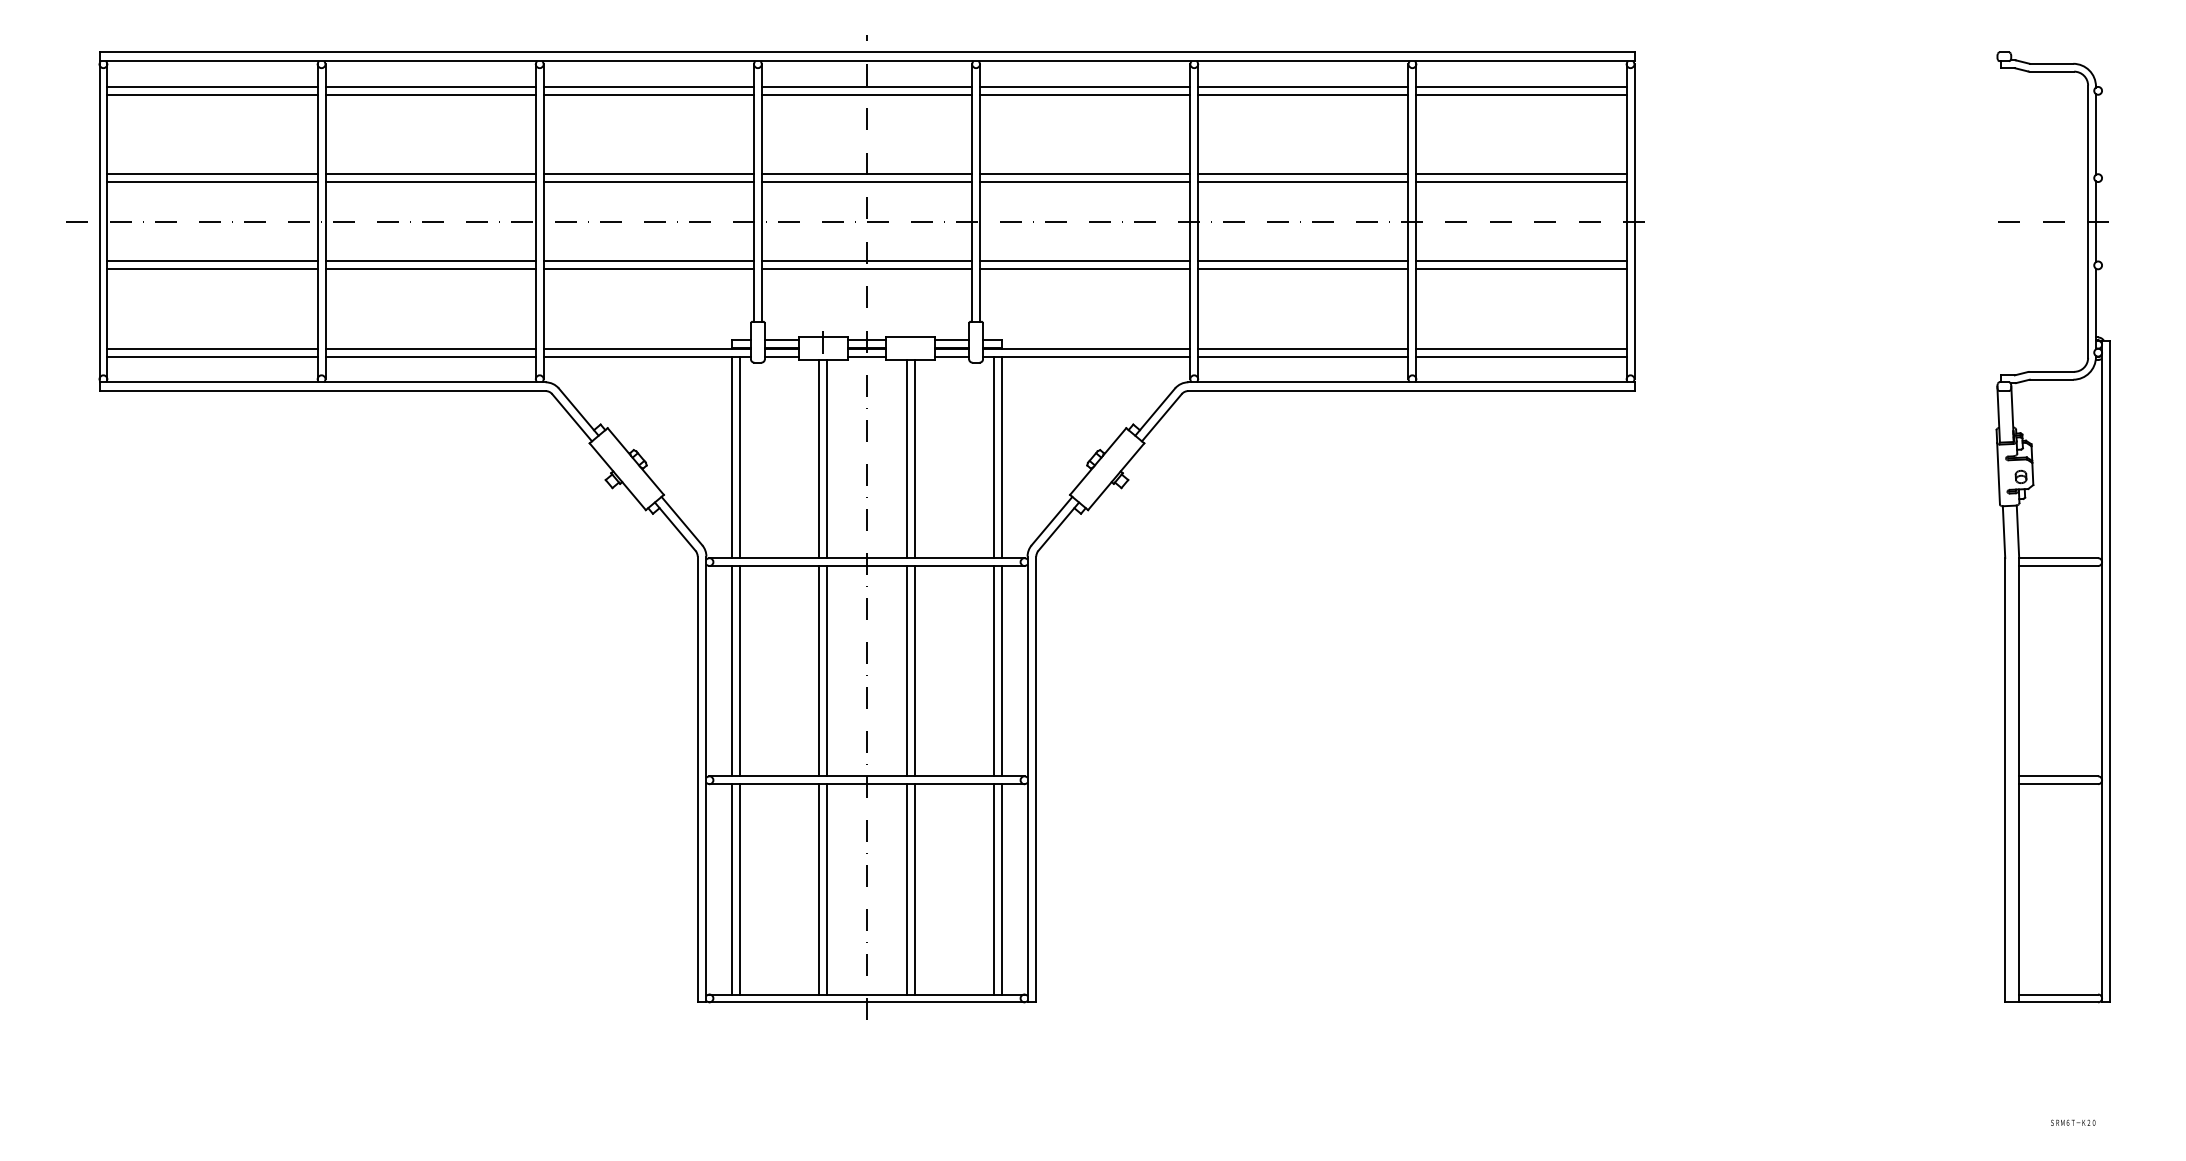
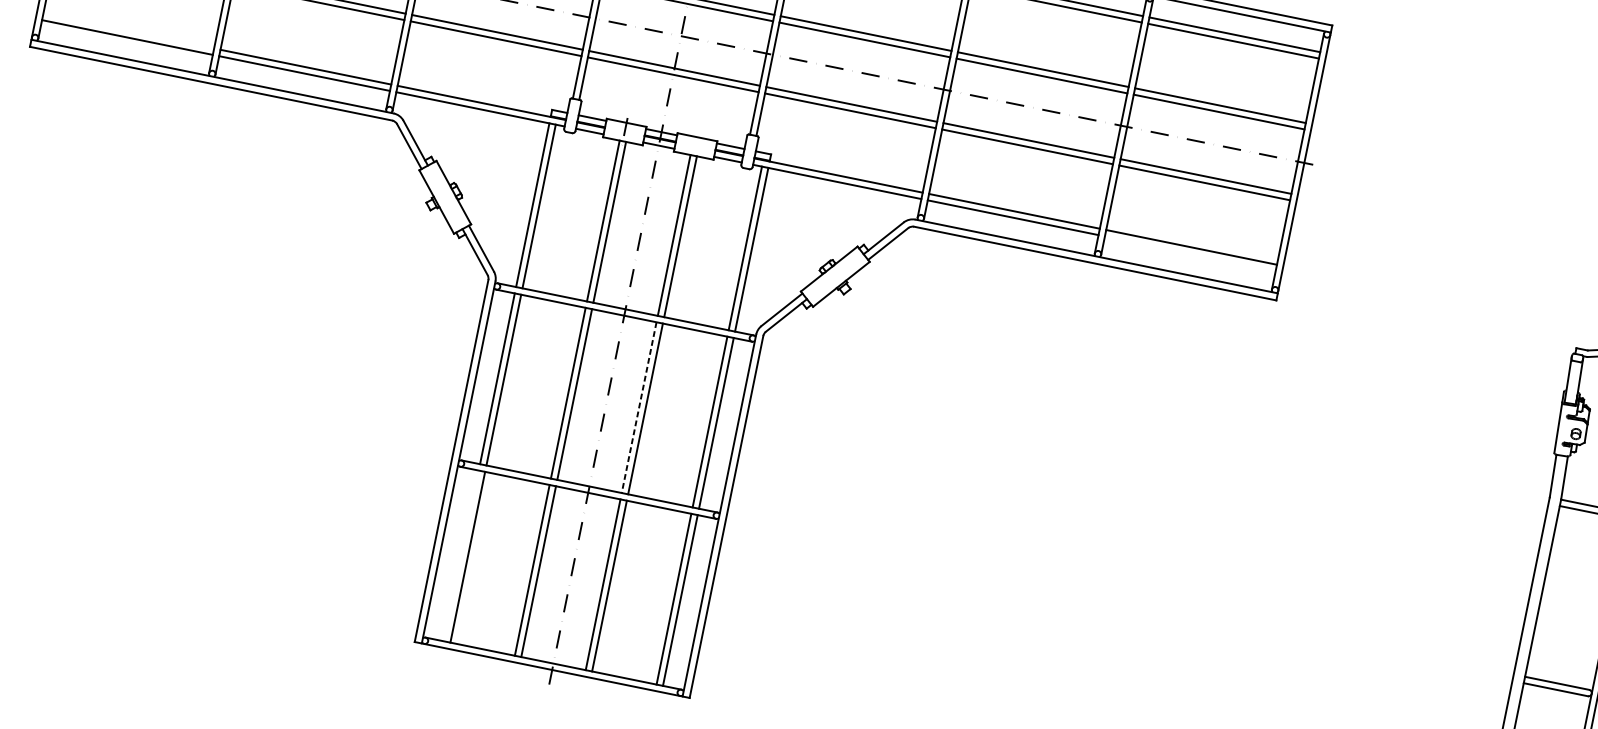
line: (212, 348) -> (128, 30), removed
line: (1521, 356) -> (1190, 253), removed
line: (906, 671) -> (638, 407), solid -> dashed
line: (732, 889) -> (461, 556), removed

